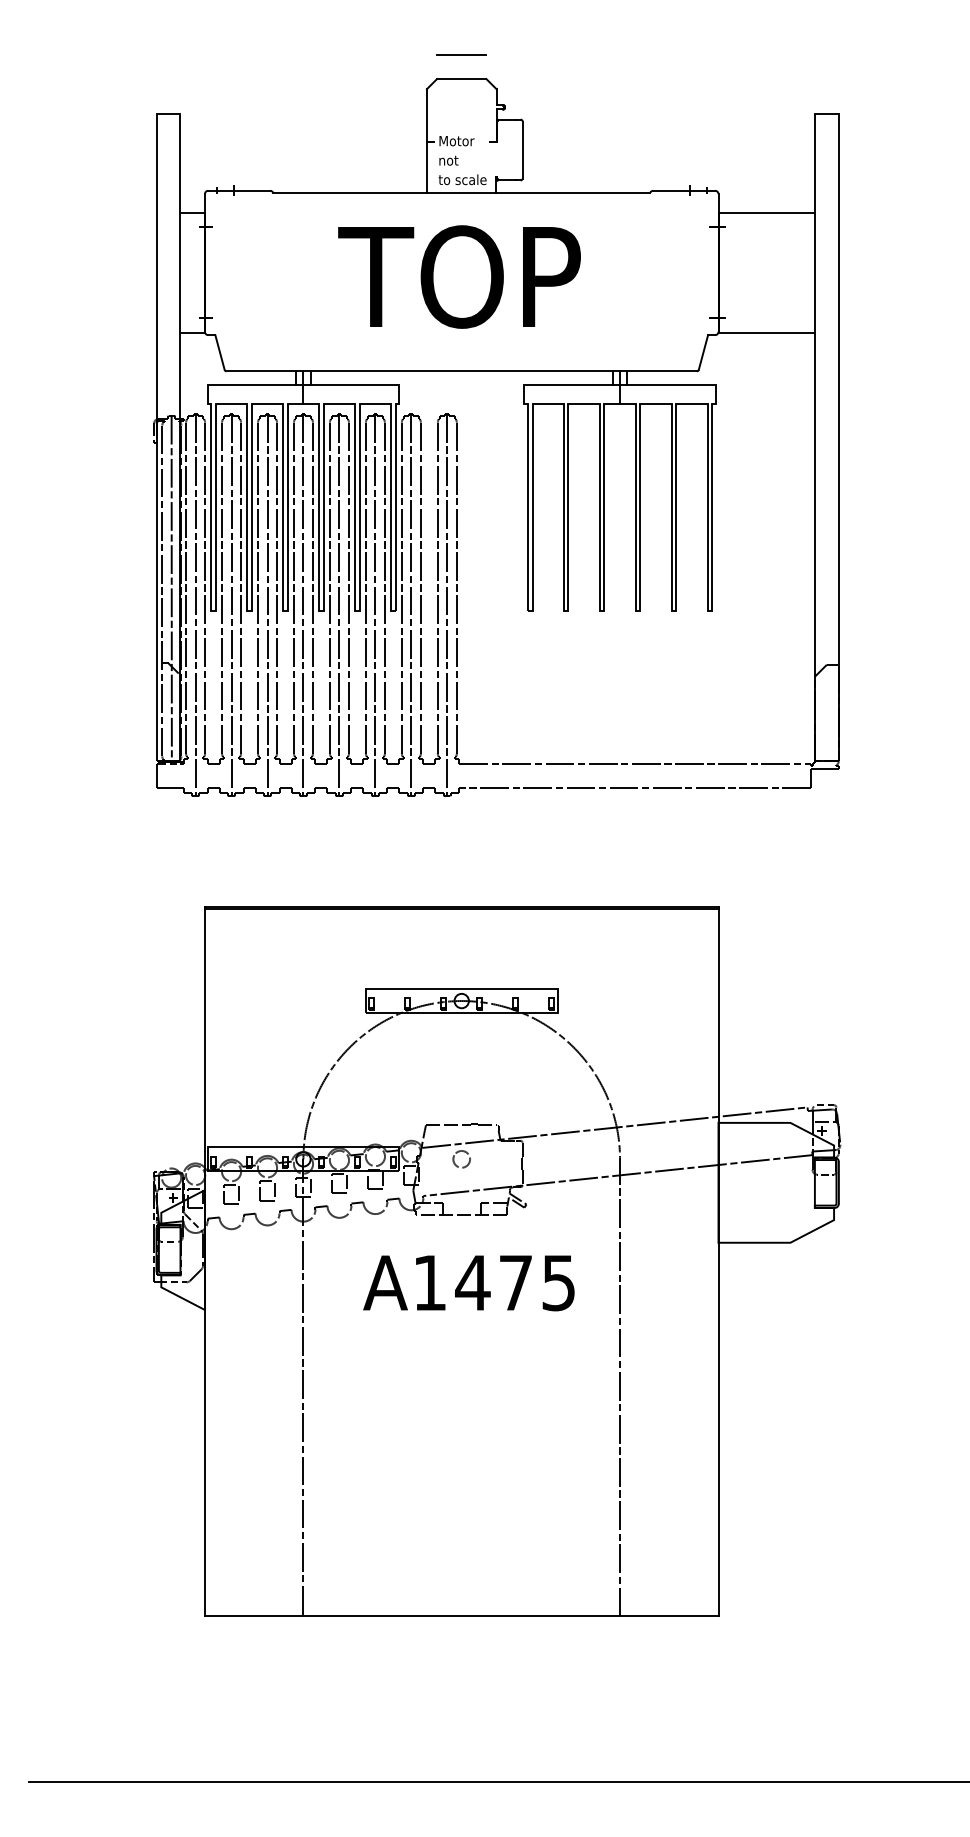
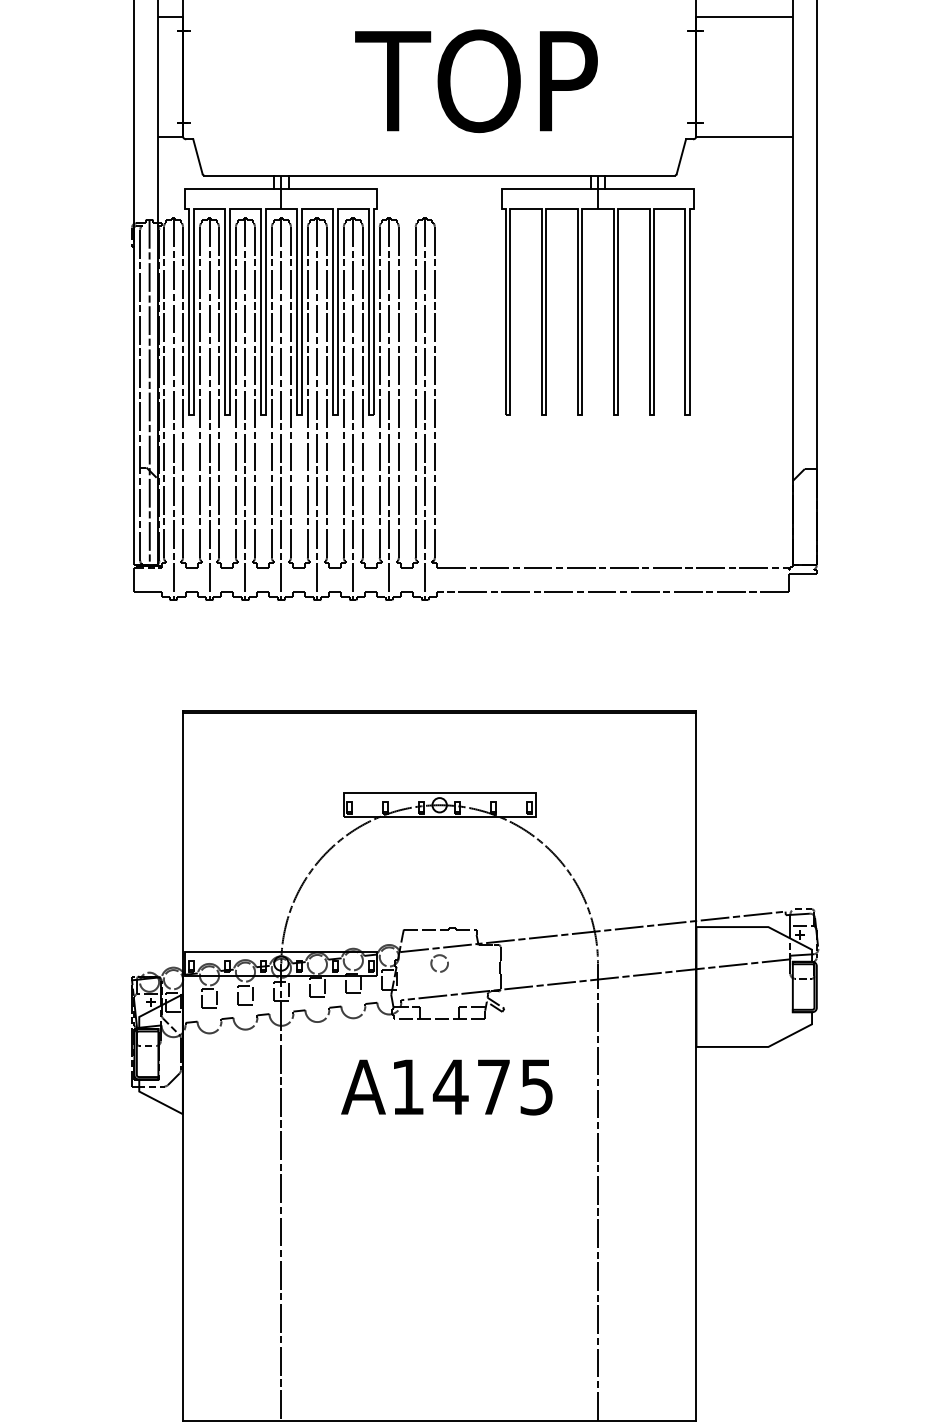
text: (459, 276) -> (476, 80), moved

